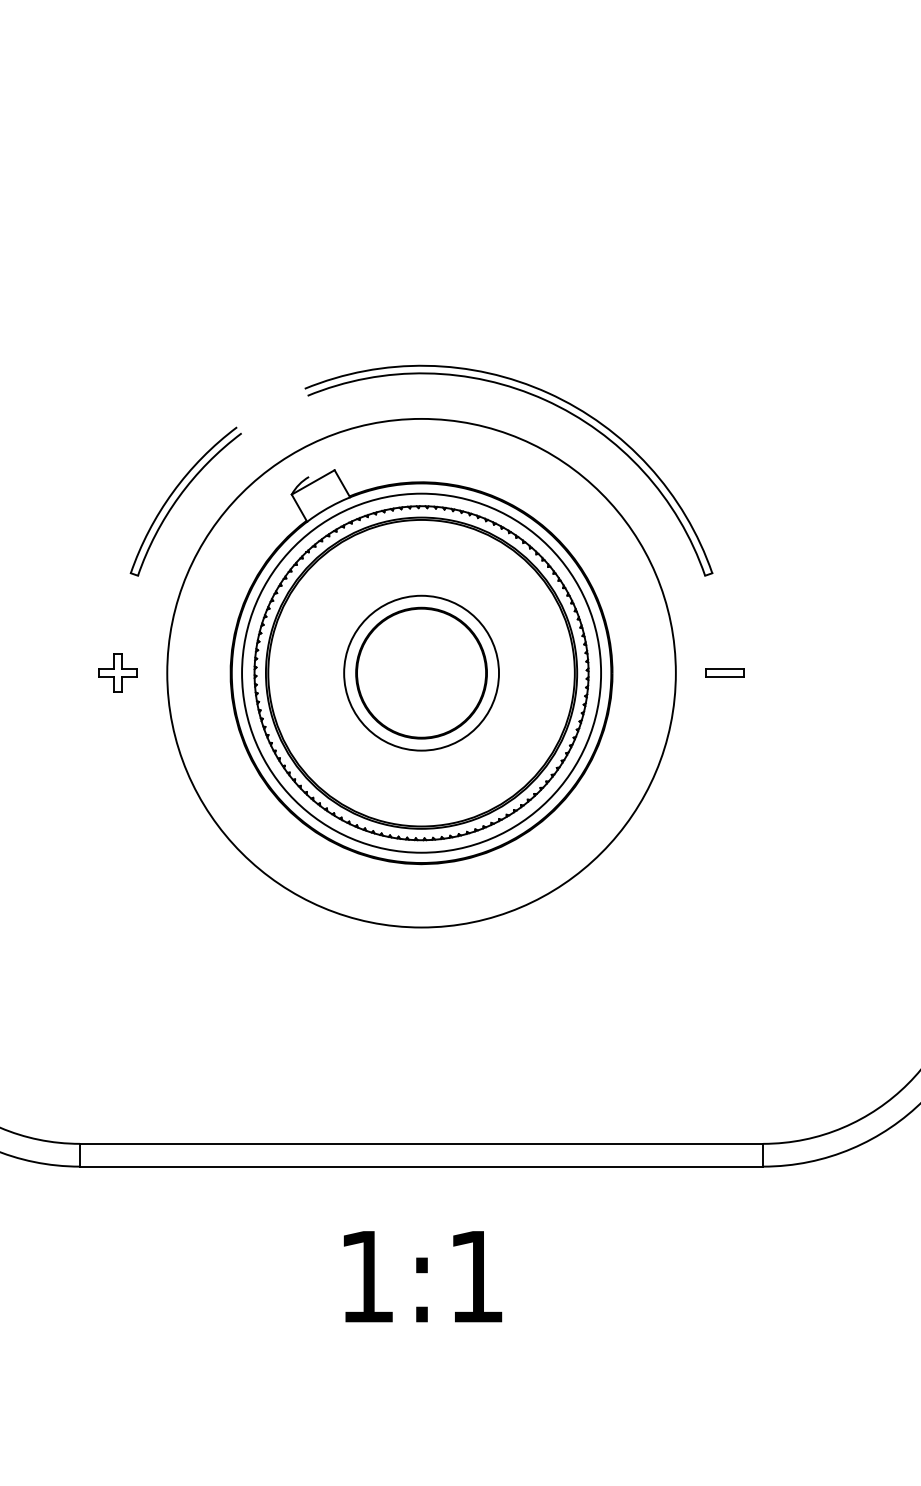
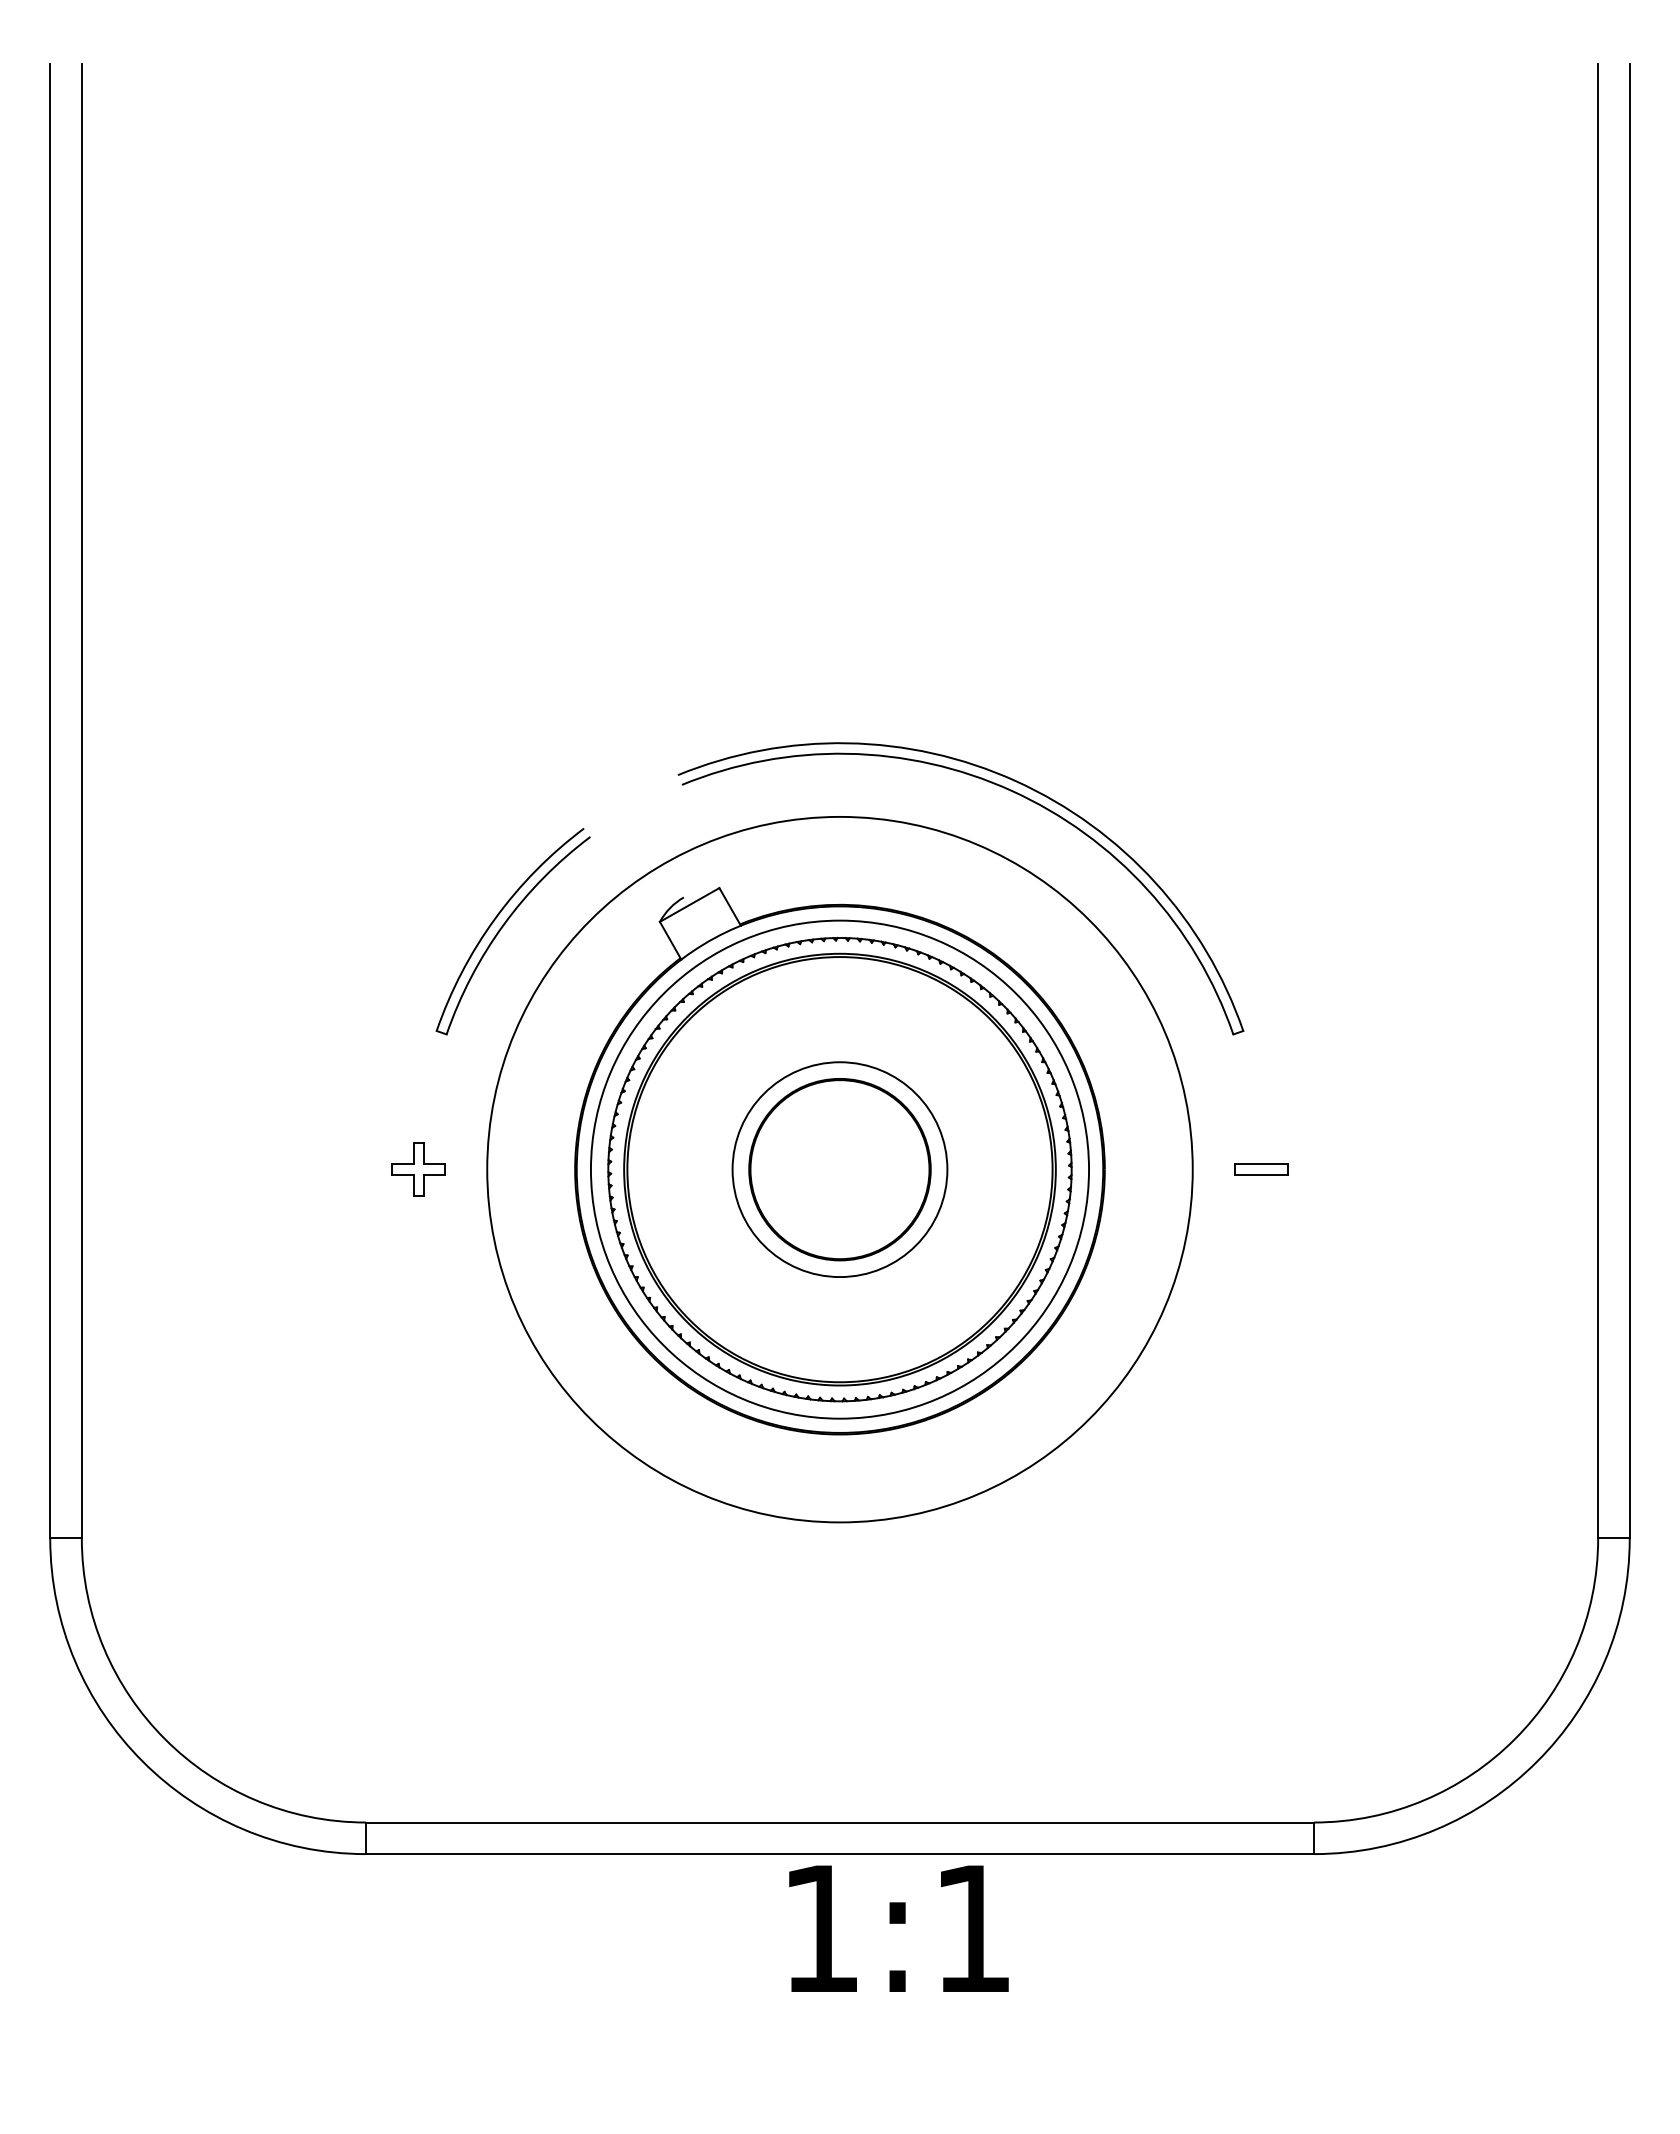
text: (422, 1276) -> (898, 1928), moved

